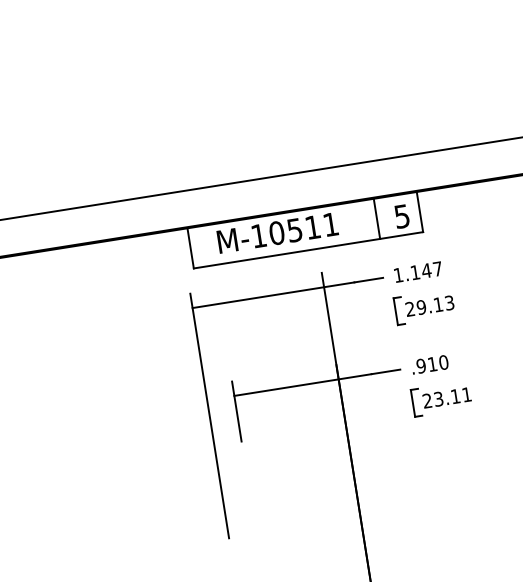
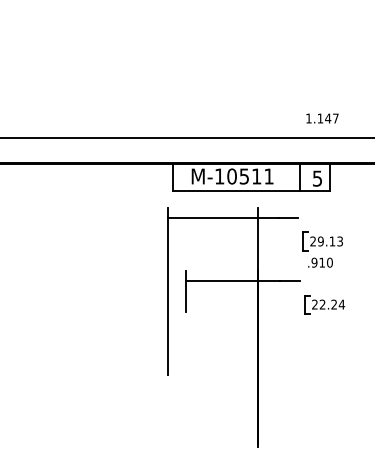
text: (418, 272) -> (322, 118), moved
text: (429, 364) -> (320, 262), moved
text: (453, 396) -> (332, 304), 23.11 -> 22.24

